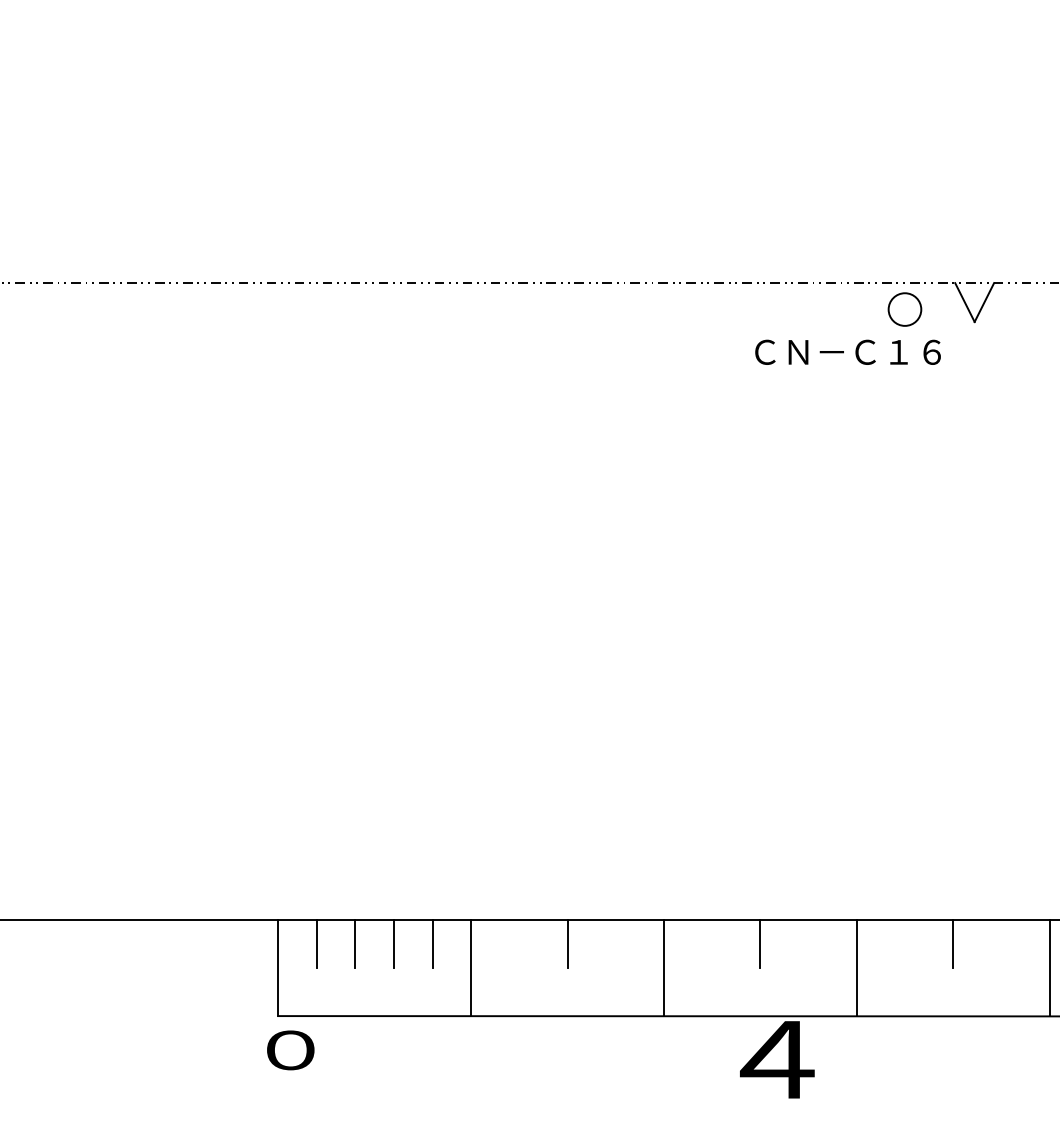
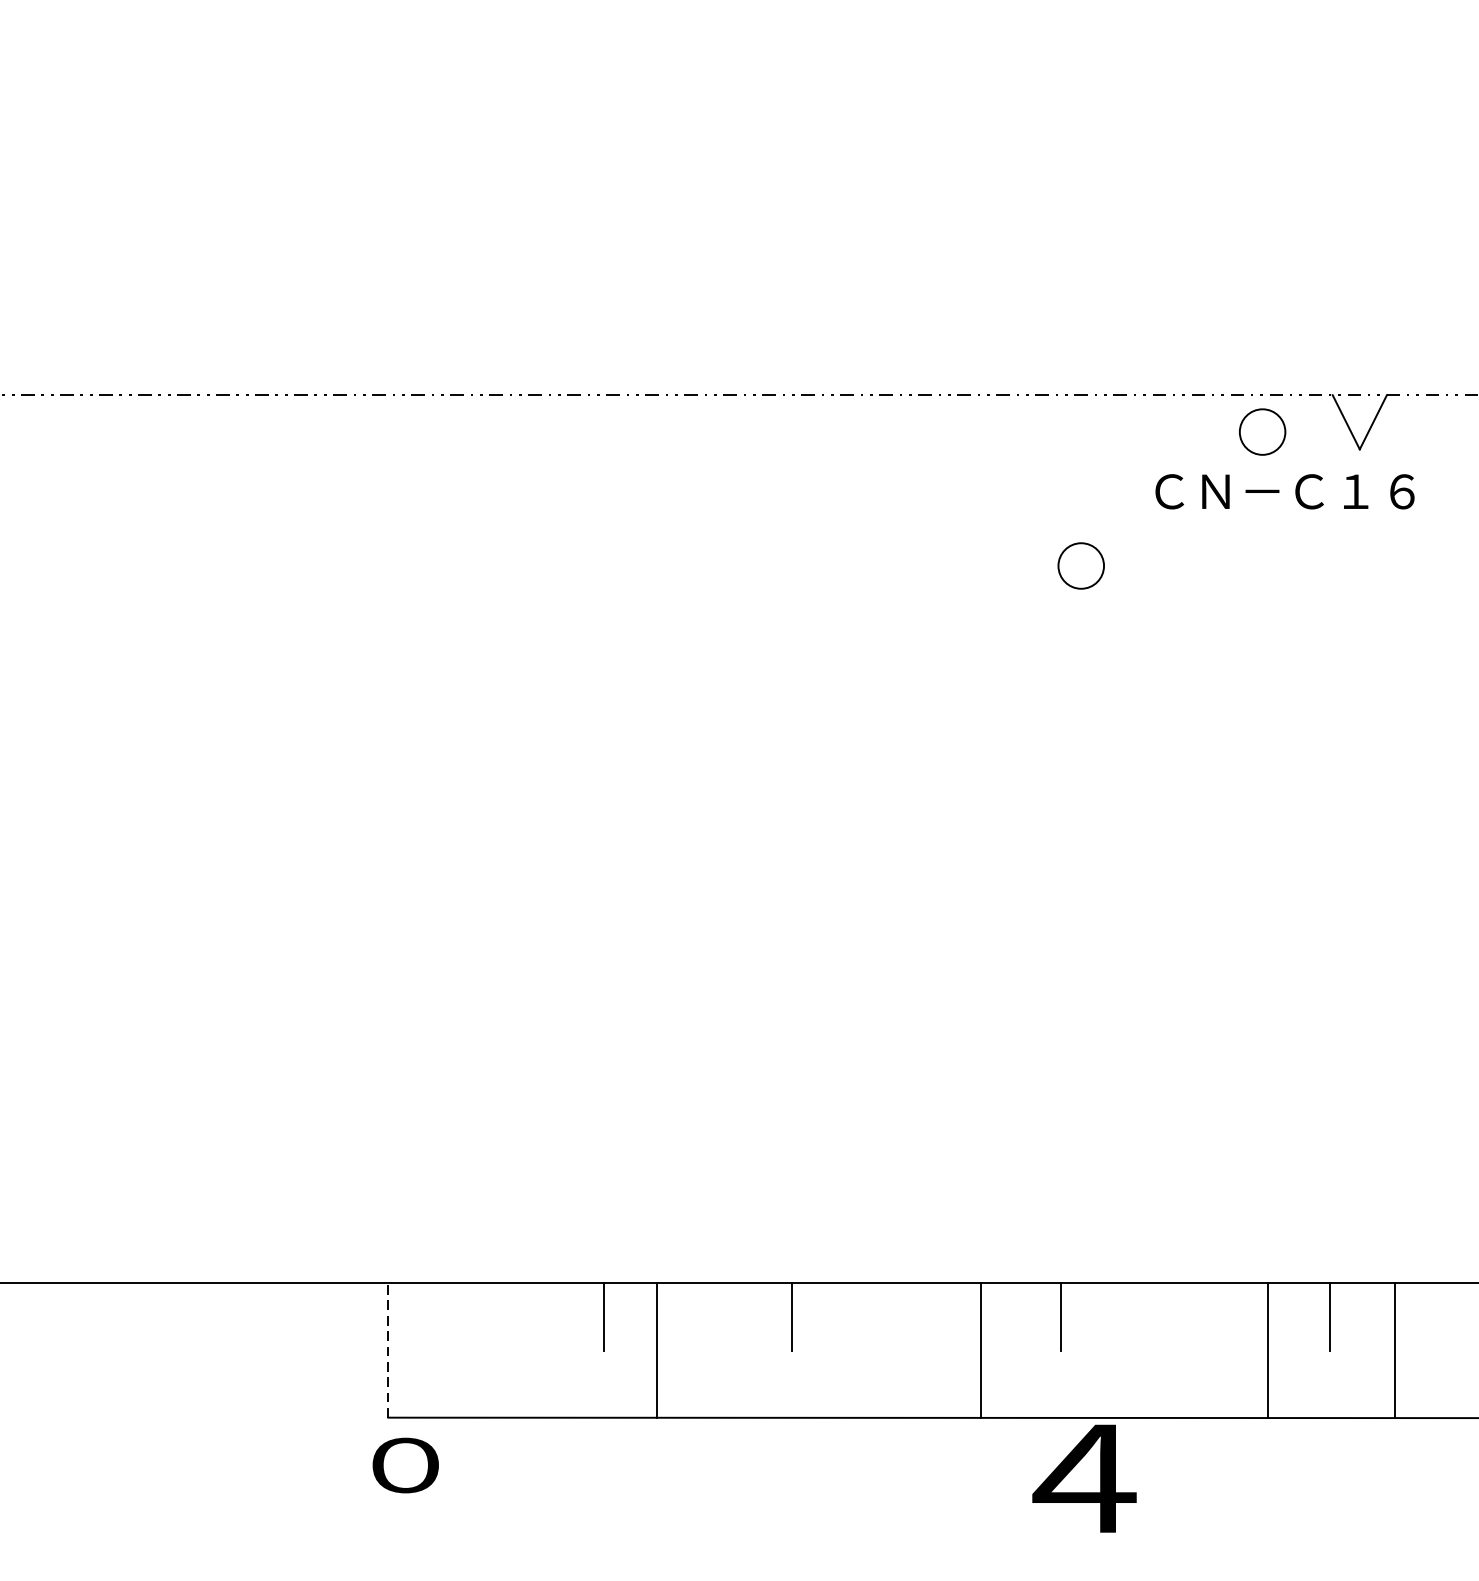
text: (847, 351) -> (1284, 490), moved
circle: (774, 405) -> (1080, 565), added
line: (316, 943) -> (441, 1316), removed
line: (355, 943) -> (496, 1316), removed
line: (394, 943) -> (550, 1316), removed
line: (278, 967) -> (388, 1349), solid -> dashed
line: (664, 967) -> (981, 1349), moved
line: (856, 967) -> (1267, 1349), moved
line: (1049, 967) -> (1394, 1349), moved

